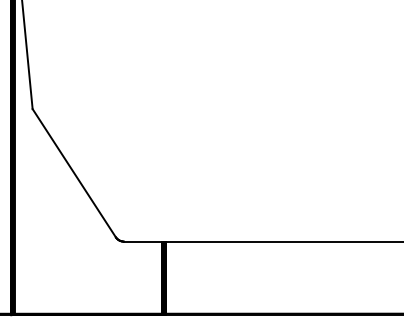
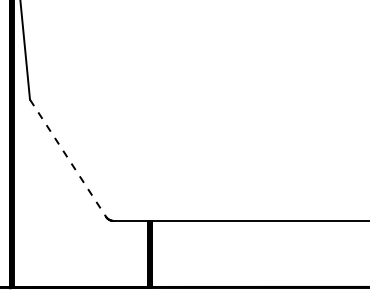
line: (74, 173) -> (68, 158), solid -> dashed

